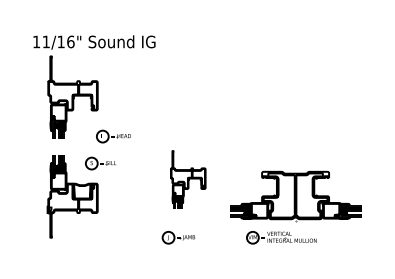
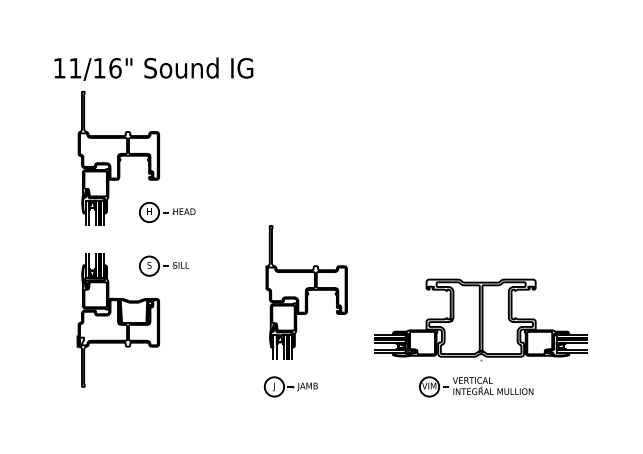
part: (113, 136) -> (166, 212), moved
part: (187, 179) -> (305, 292), size x1.43
part: (281, 237) -> (476, 386), moved

